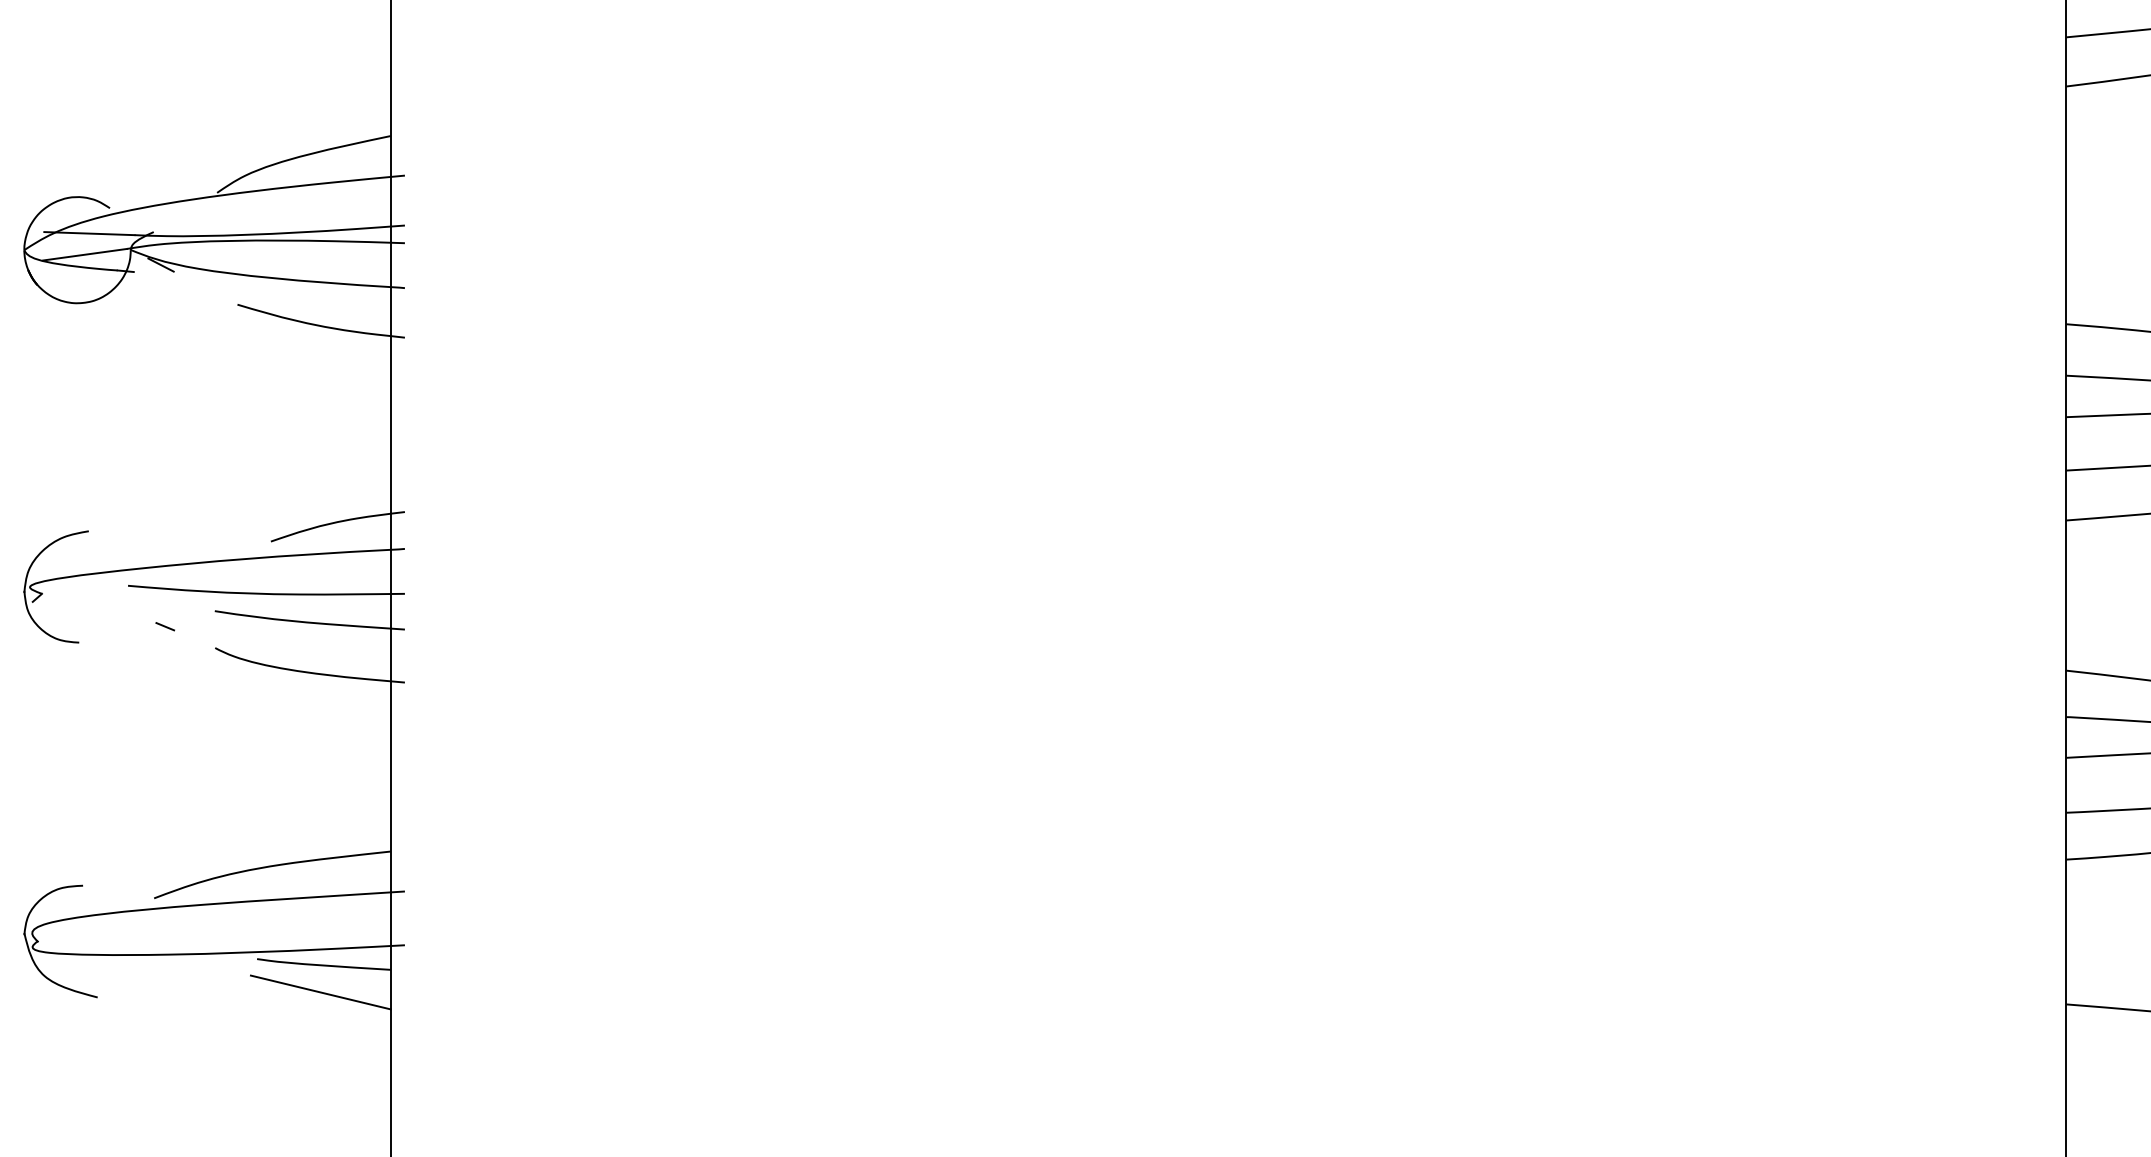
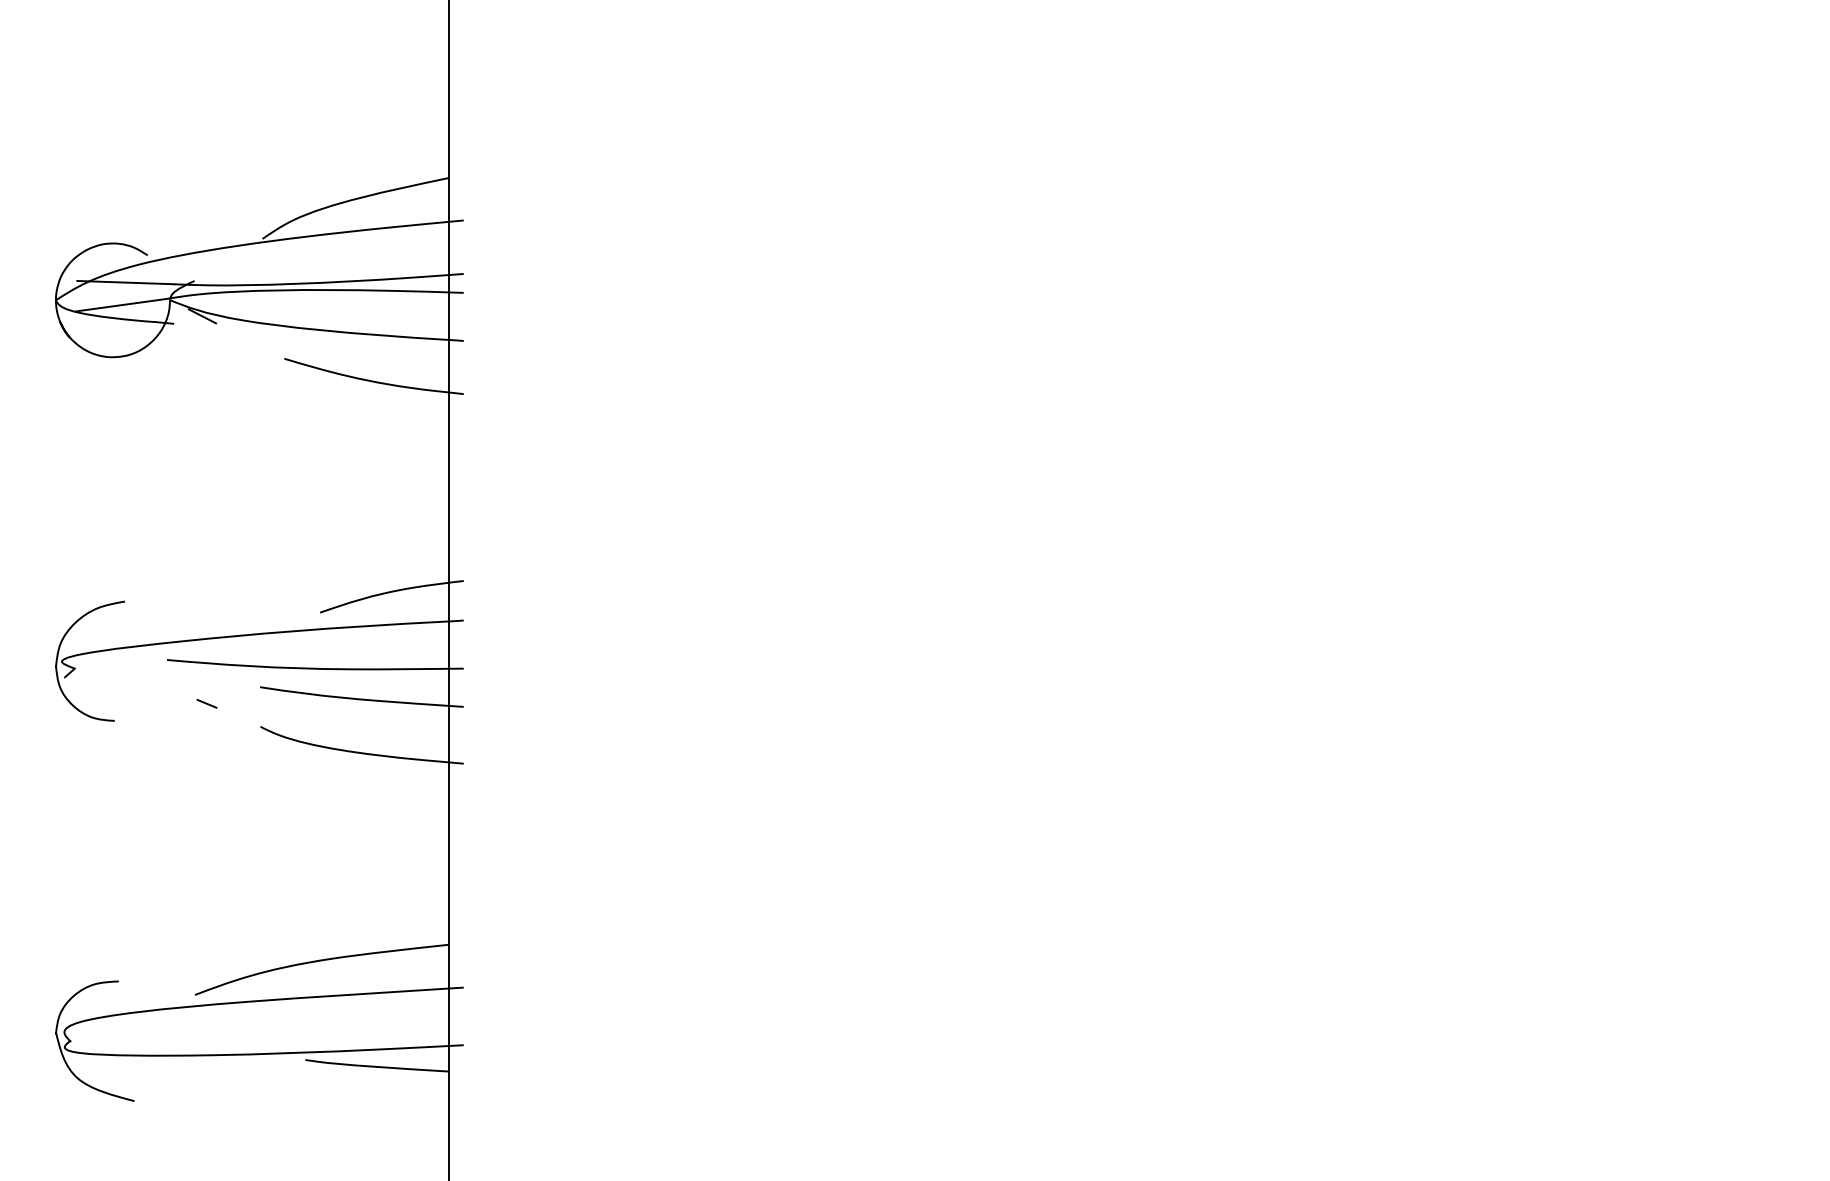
line: (320, 992) -> (373, 1095), removed

